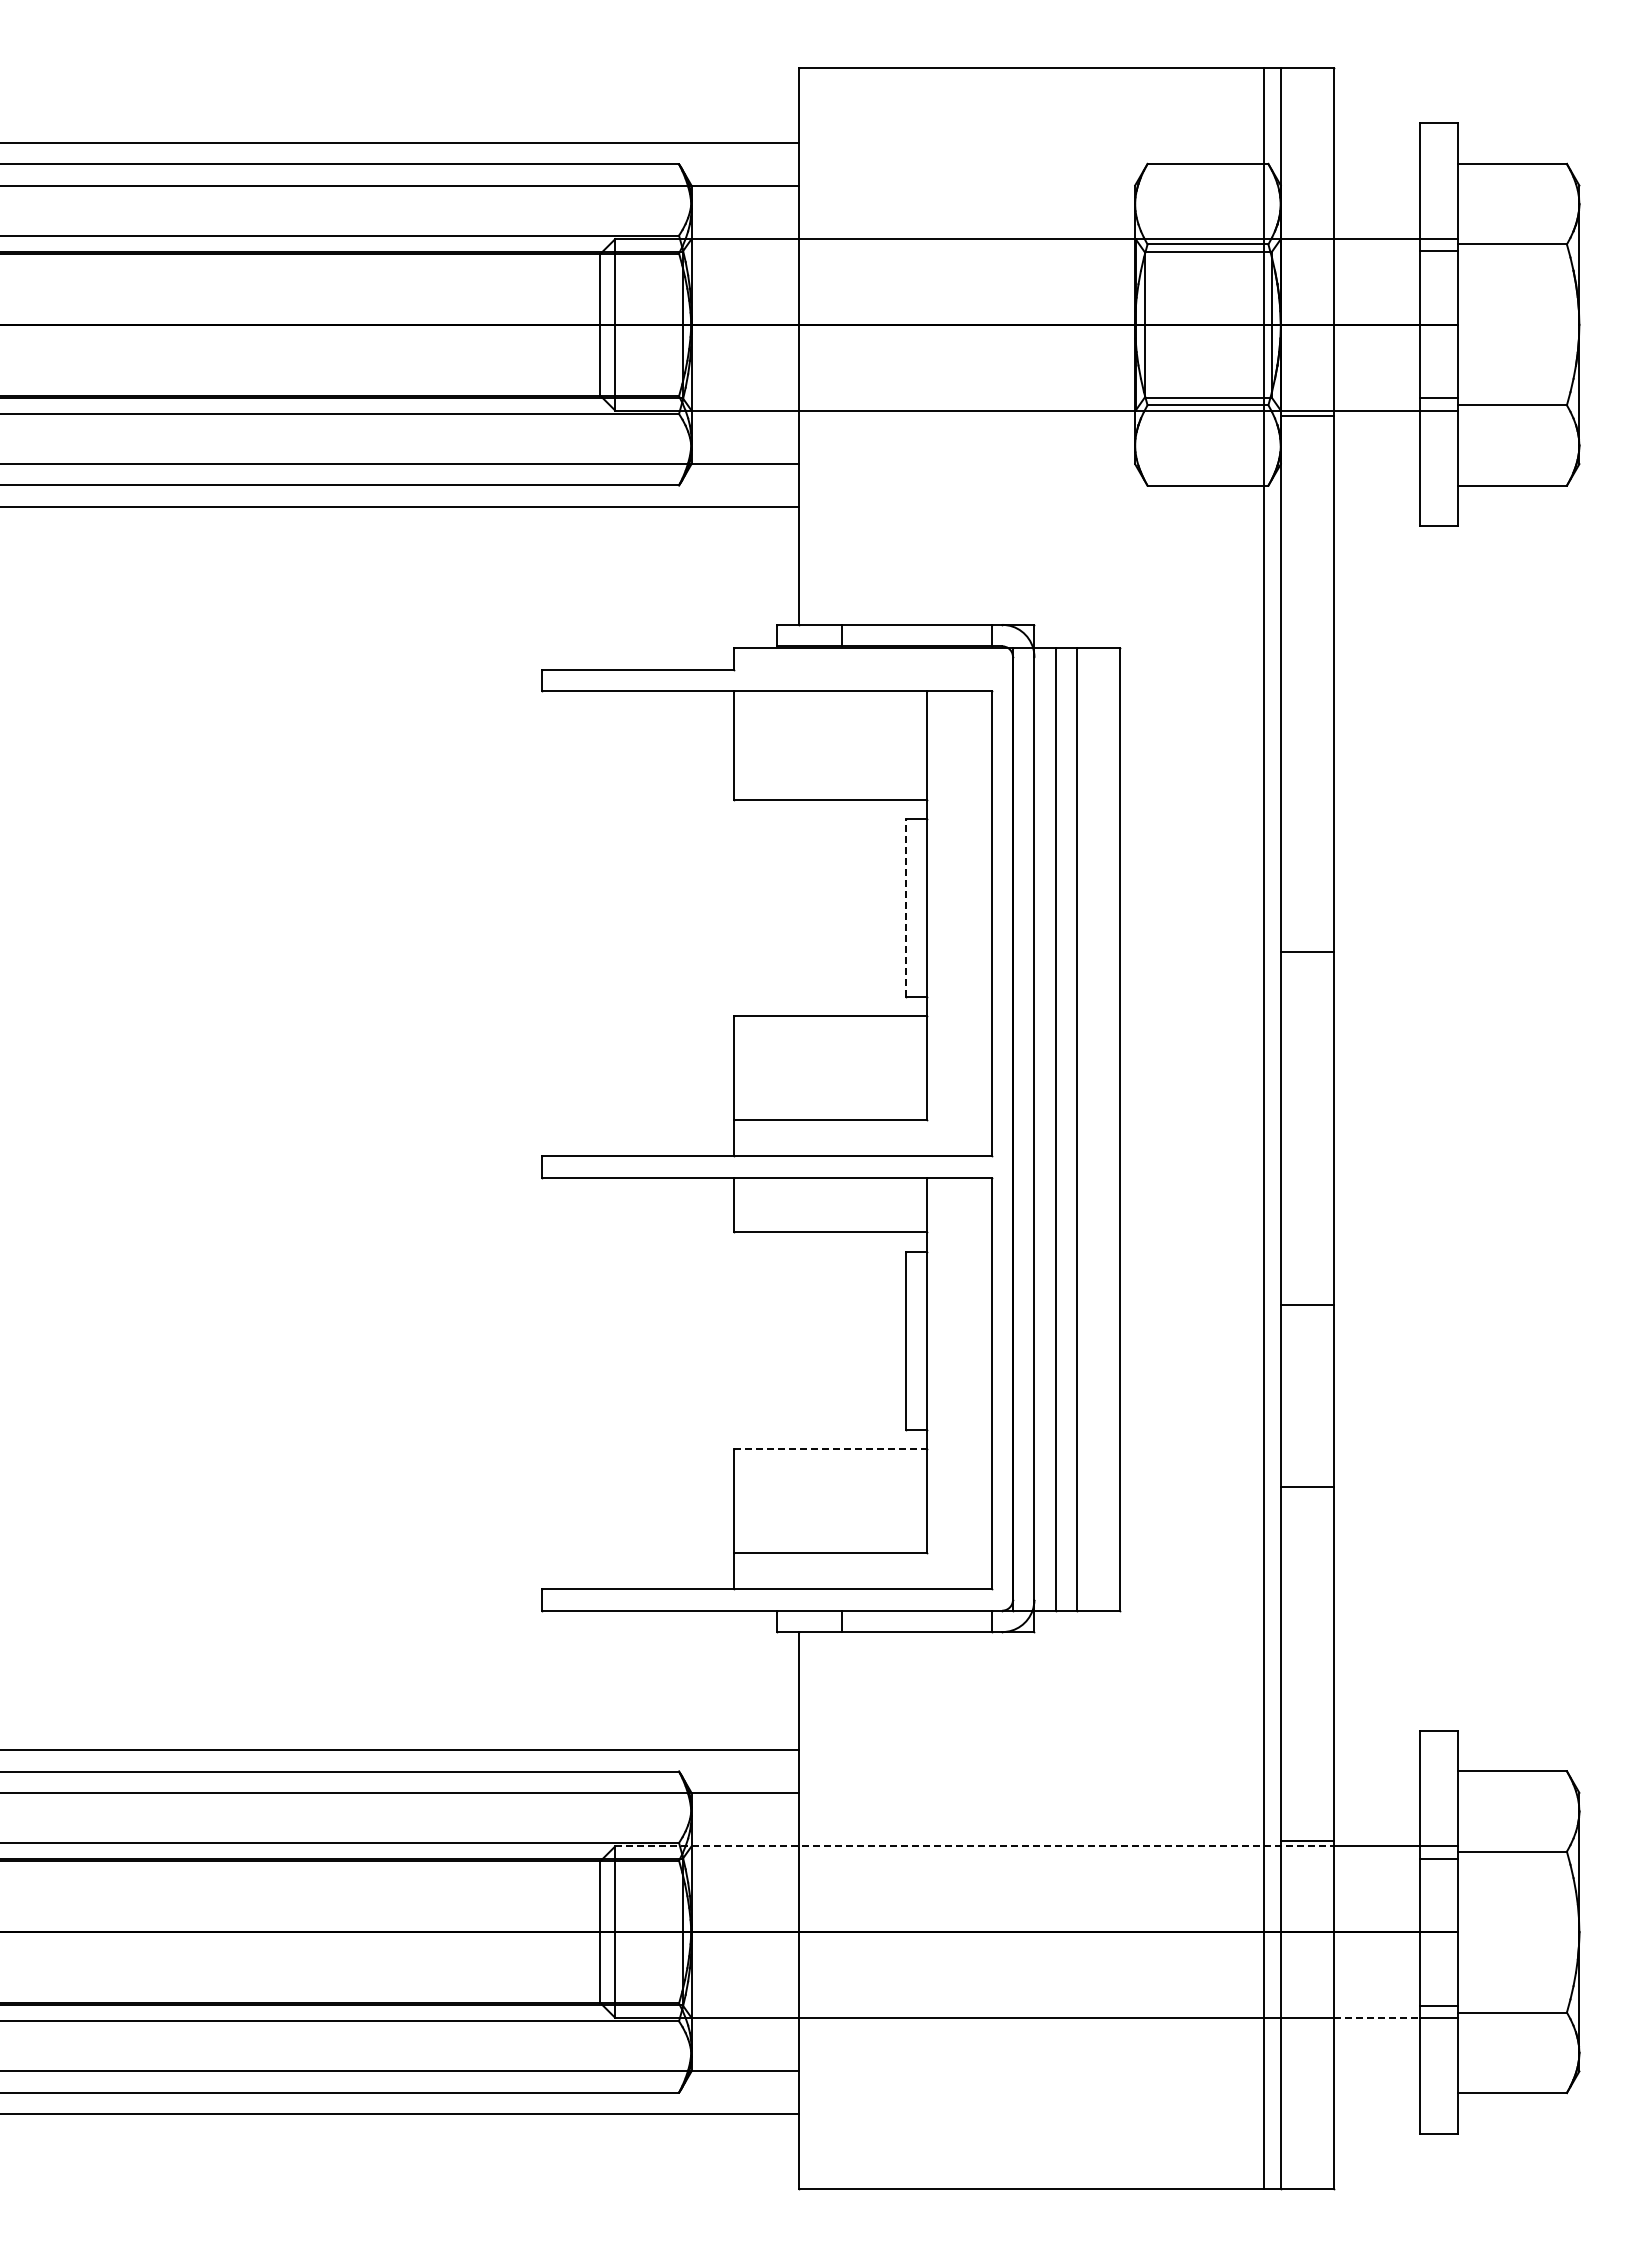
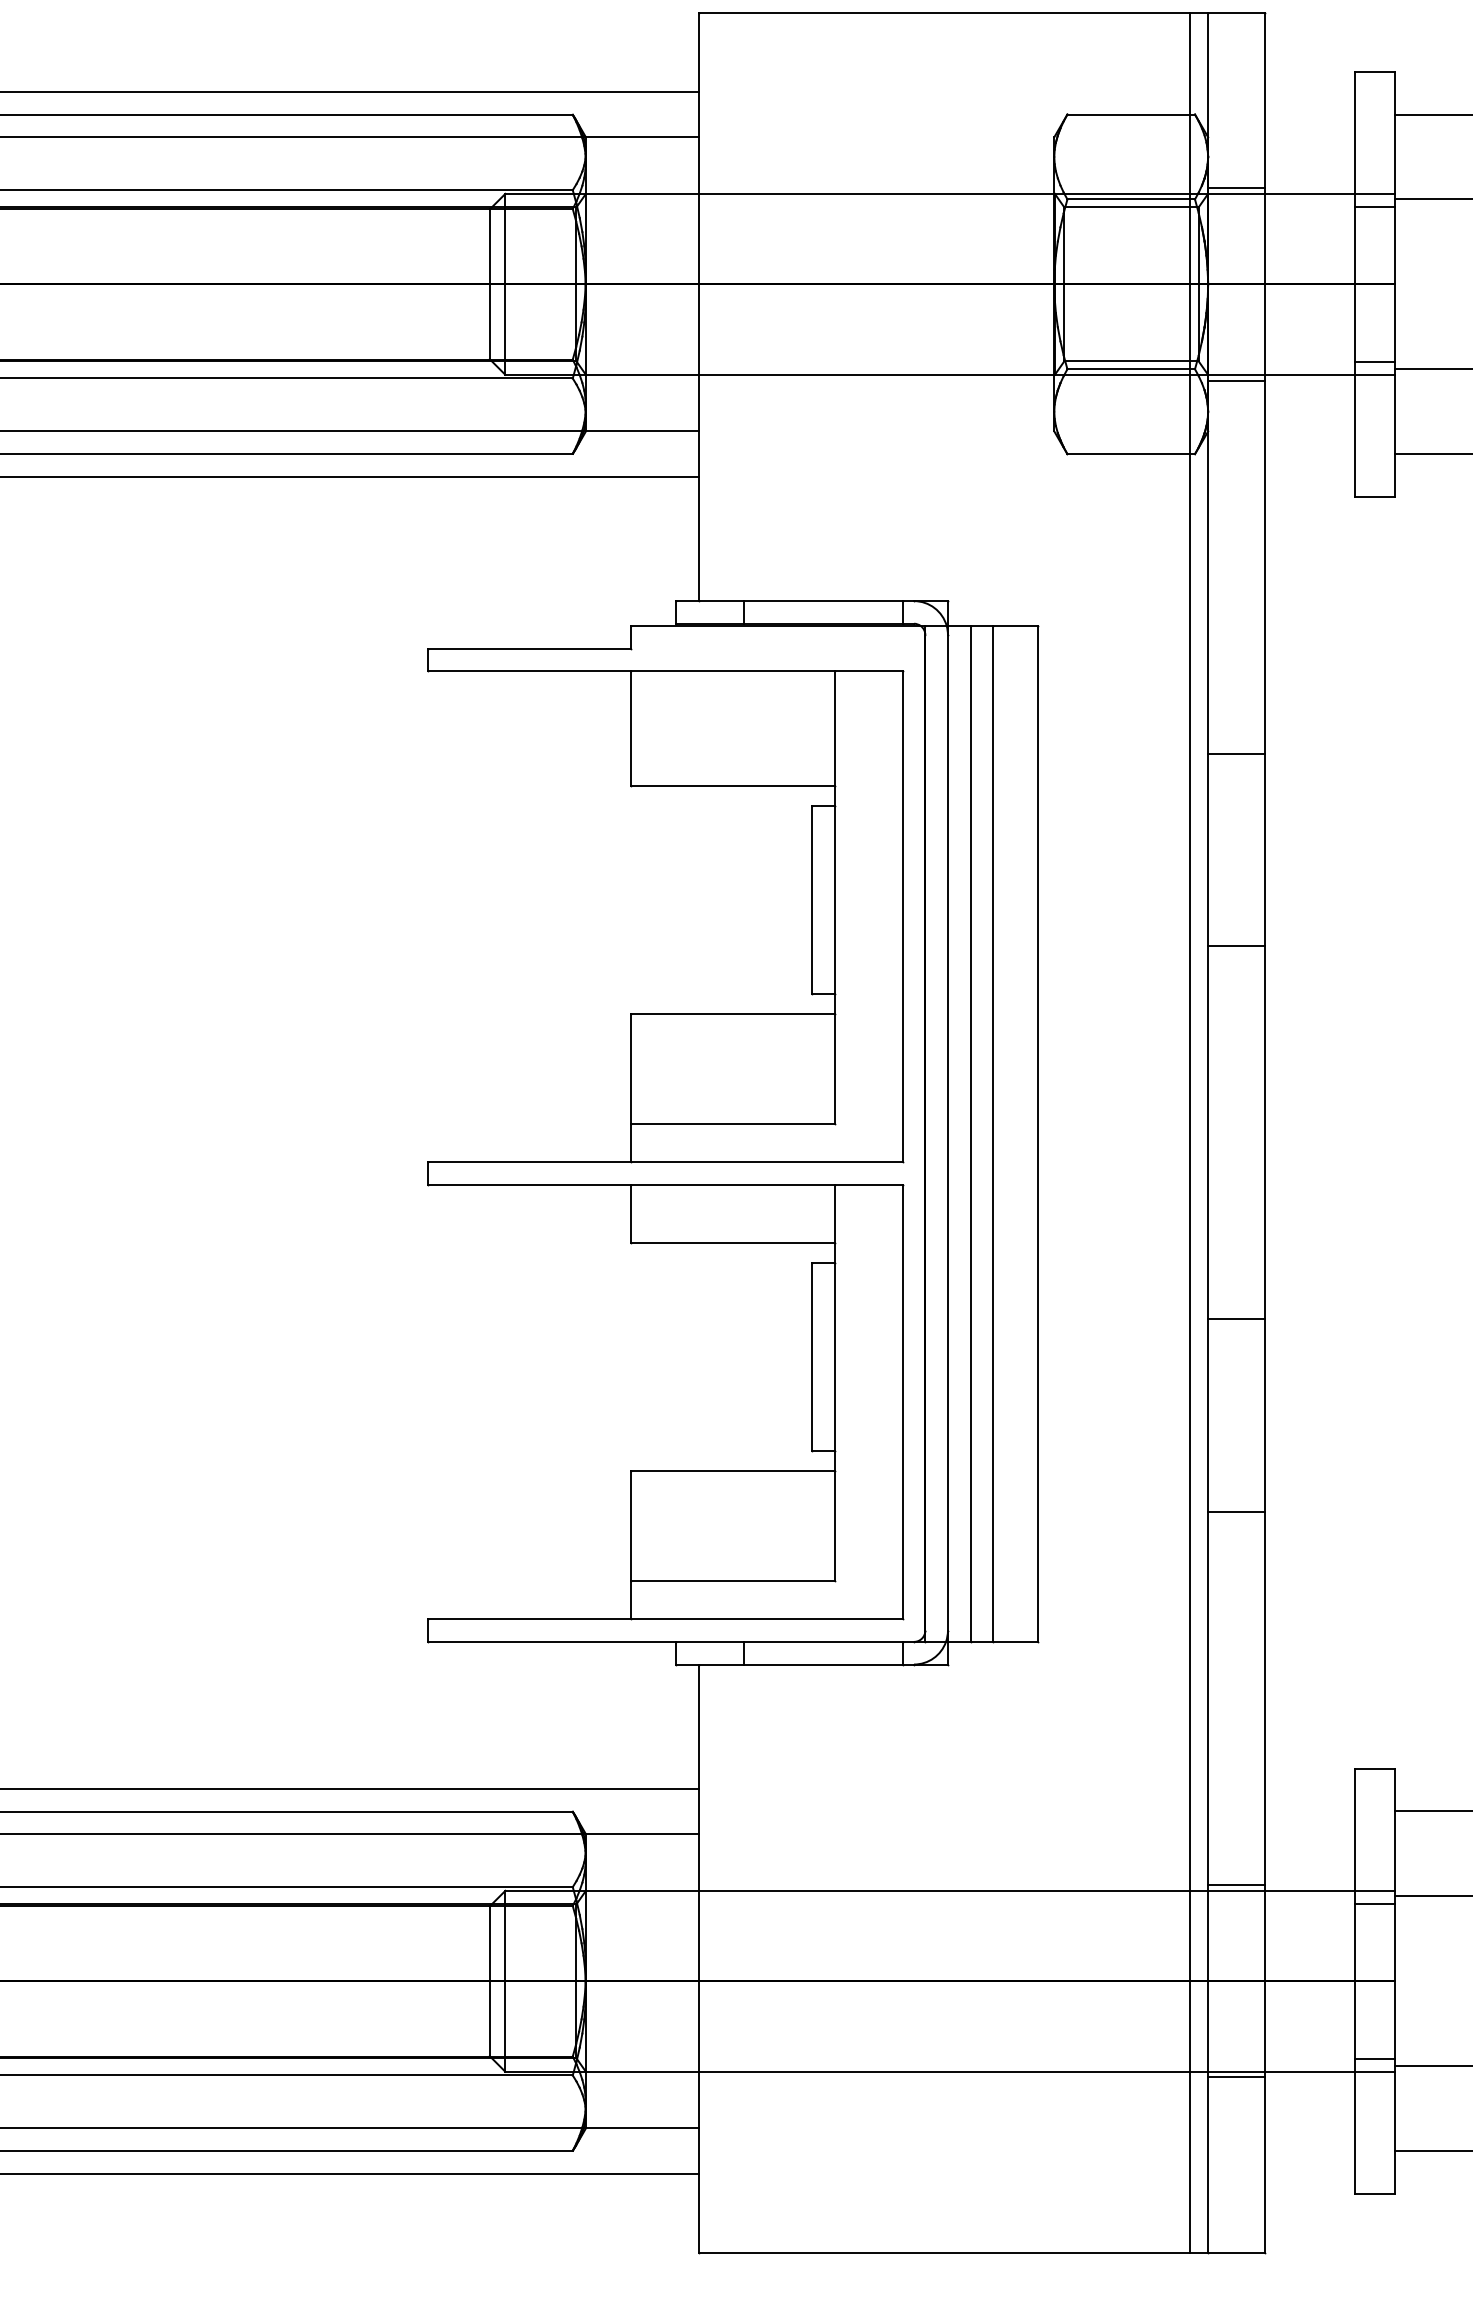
line: (1307, 233) -> (1236, 187), added
line: (1307, 769) -> (1236, 753), added
line: (905, 907) -> (811, 899), dashed -> solid
line: (831, 1448) -> (733, 1470), dashed -> solid
line: (974, 1846) -> (884, 1890), dashed -> solid
line: (1377, 2017) -> (1310, 2071), dashed -> solid
line: (1307, 2023) -> (1236, 2077), added

